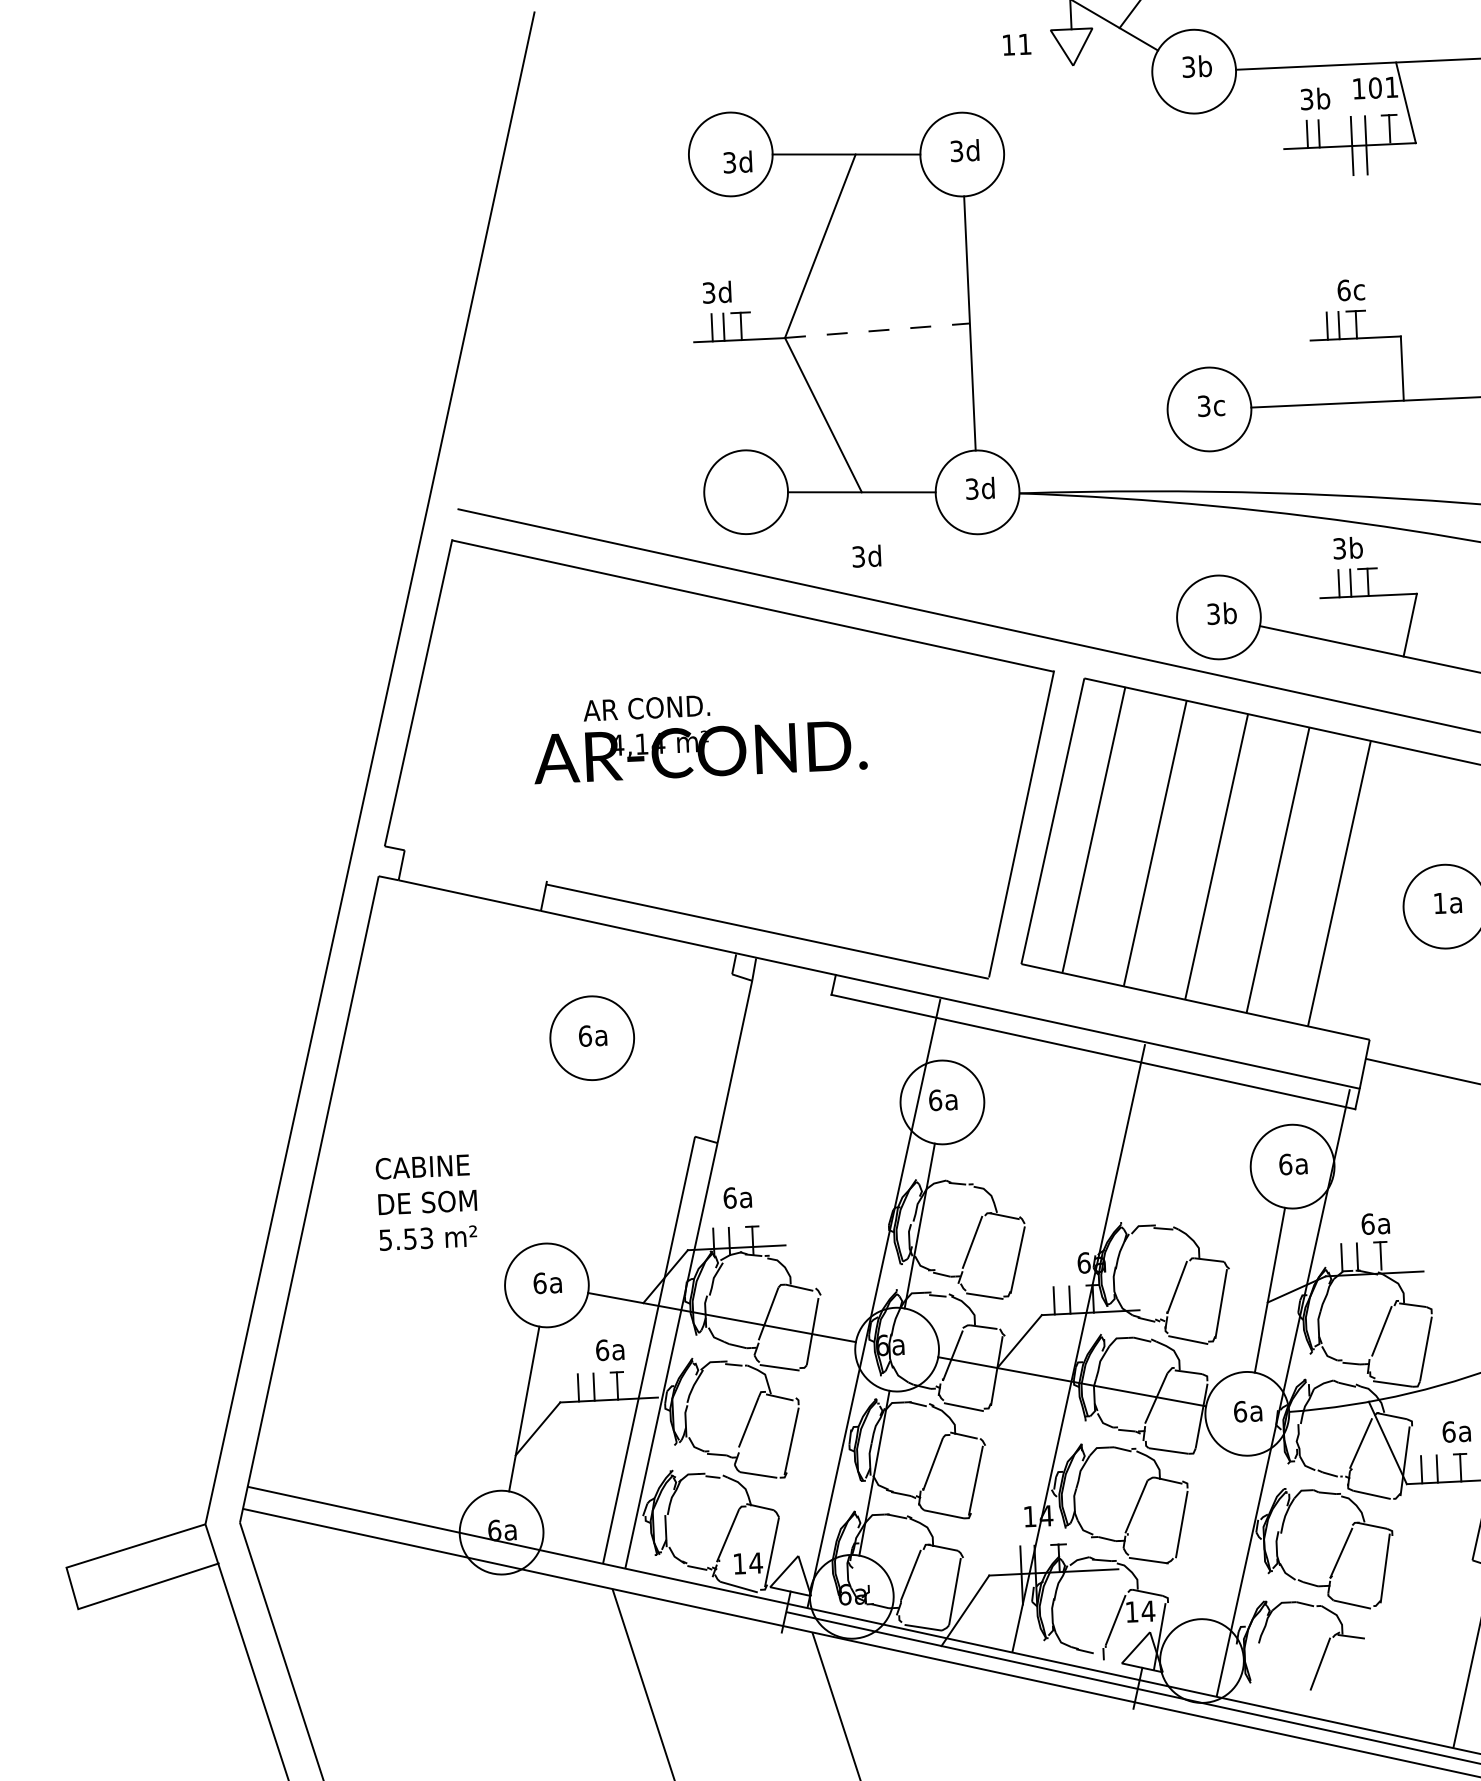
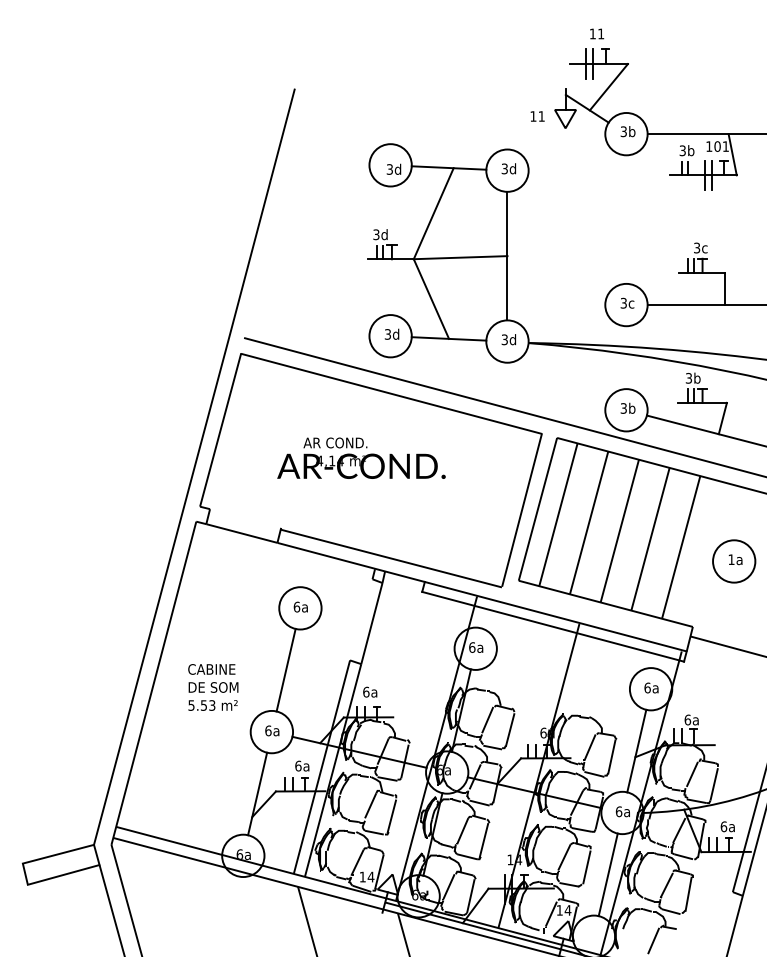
text: (1344, 289) -> (697, 247), 6c -> 3c
line: (877, 330) -> (460, 257), dashed -> solid
text: (865, 554) -> (391, 333), moved
line: (568, 1160) -> (285, 669), added
line: (1223, 1536) -> (607, 874), added

